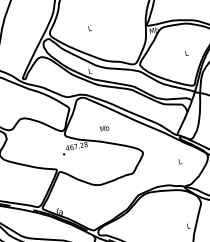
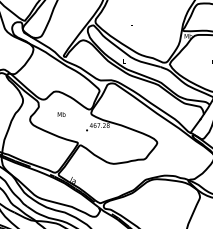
text: (104, 128) -> (61, 114), moved

